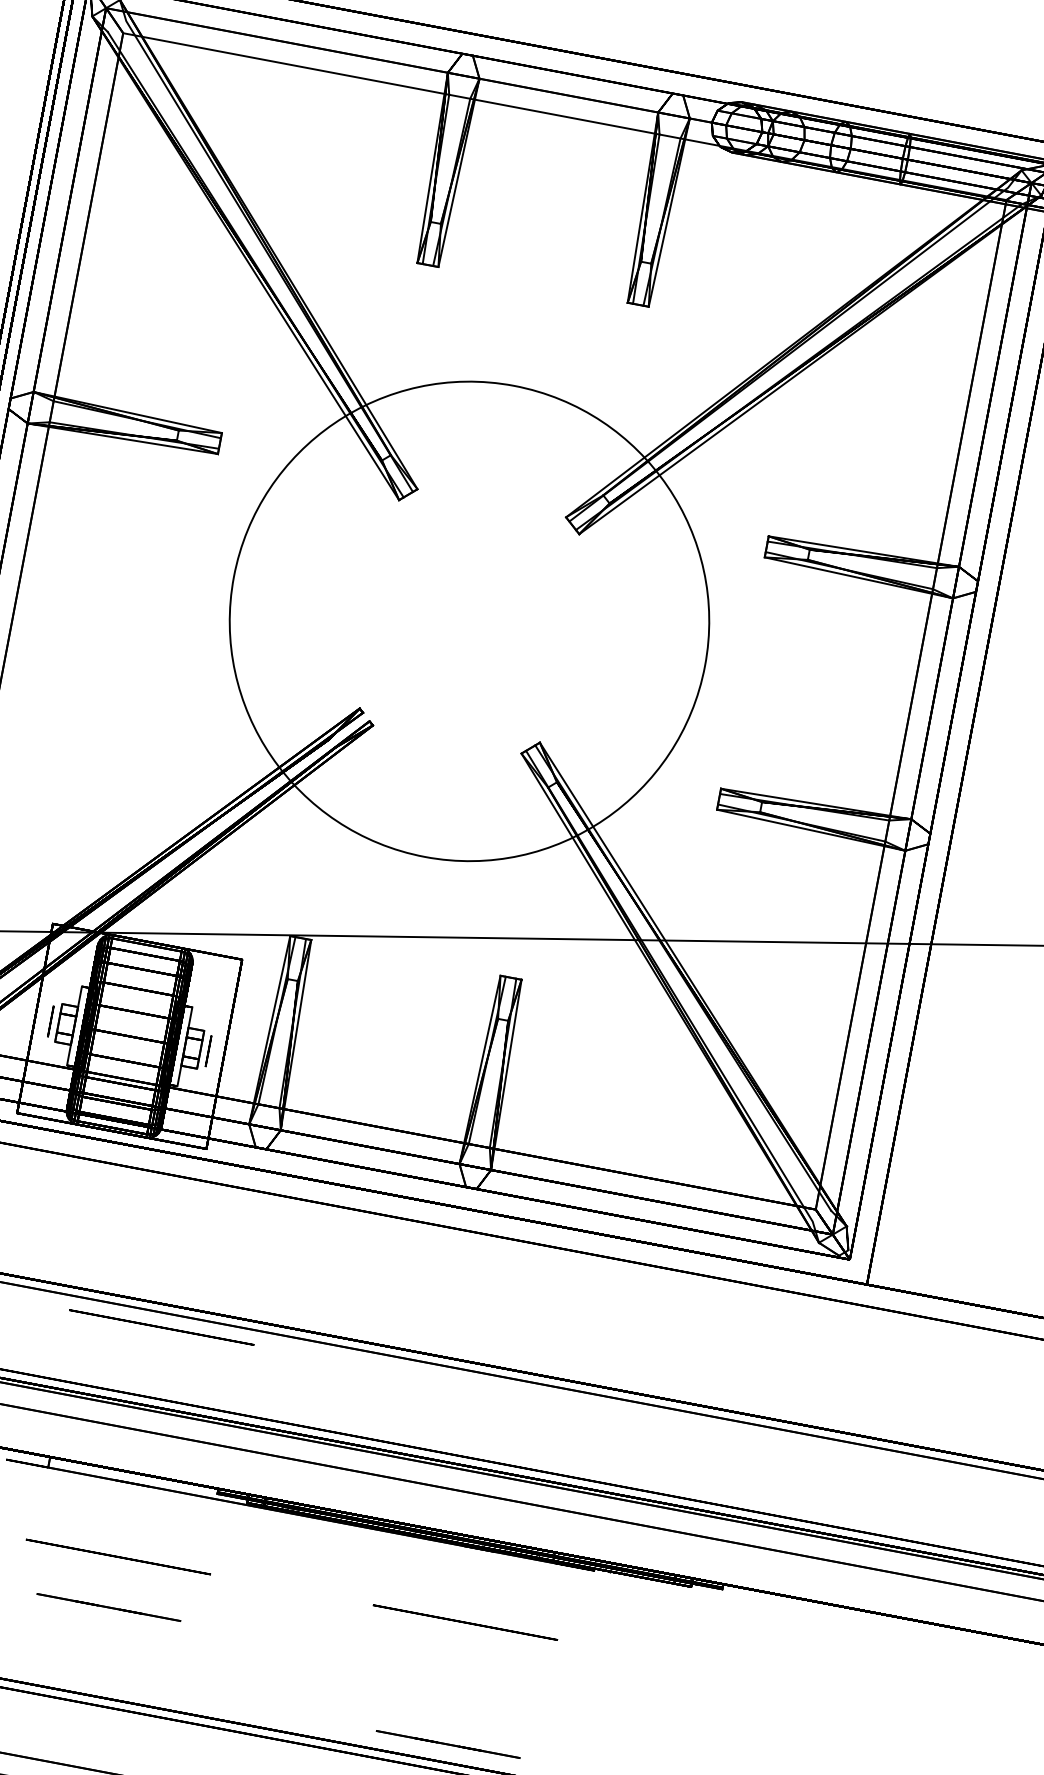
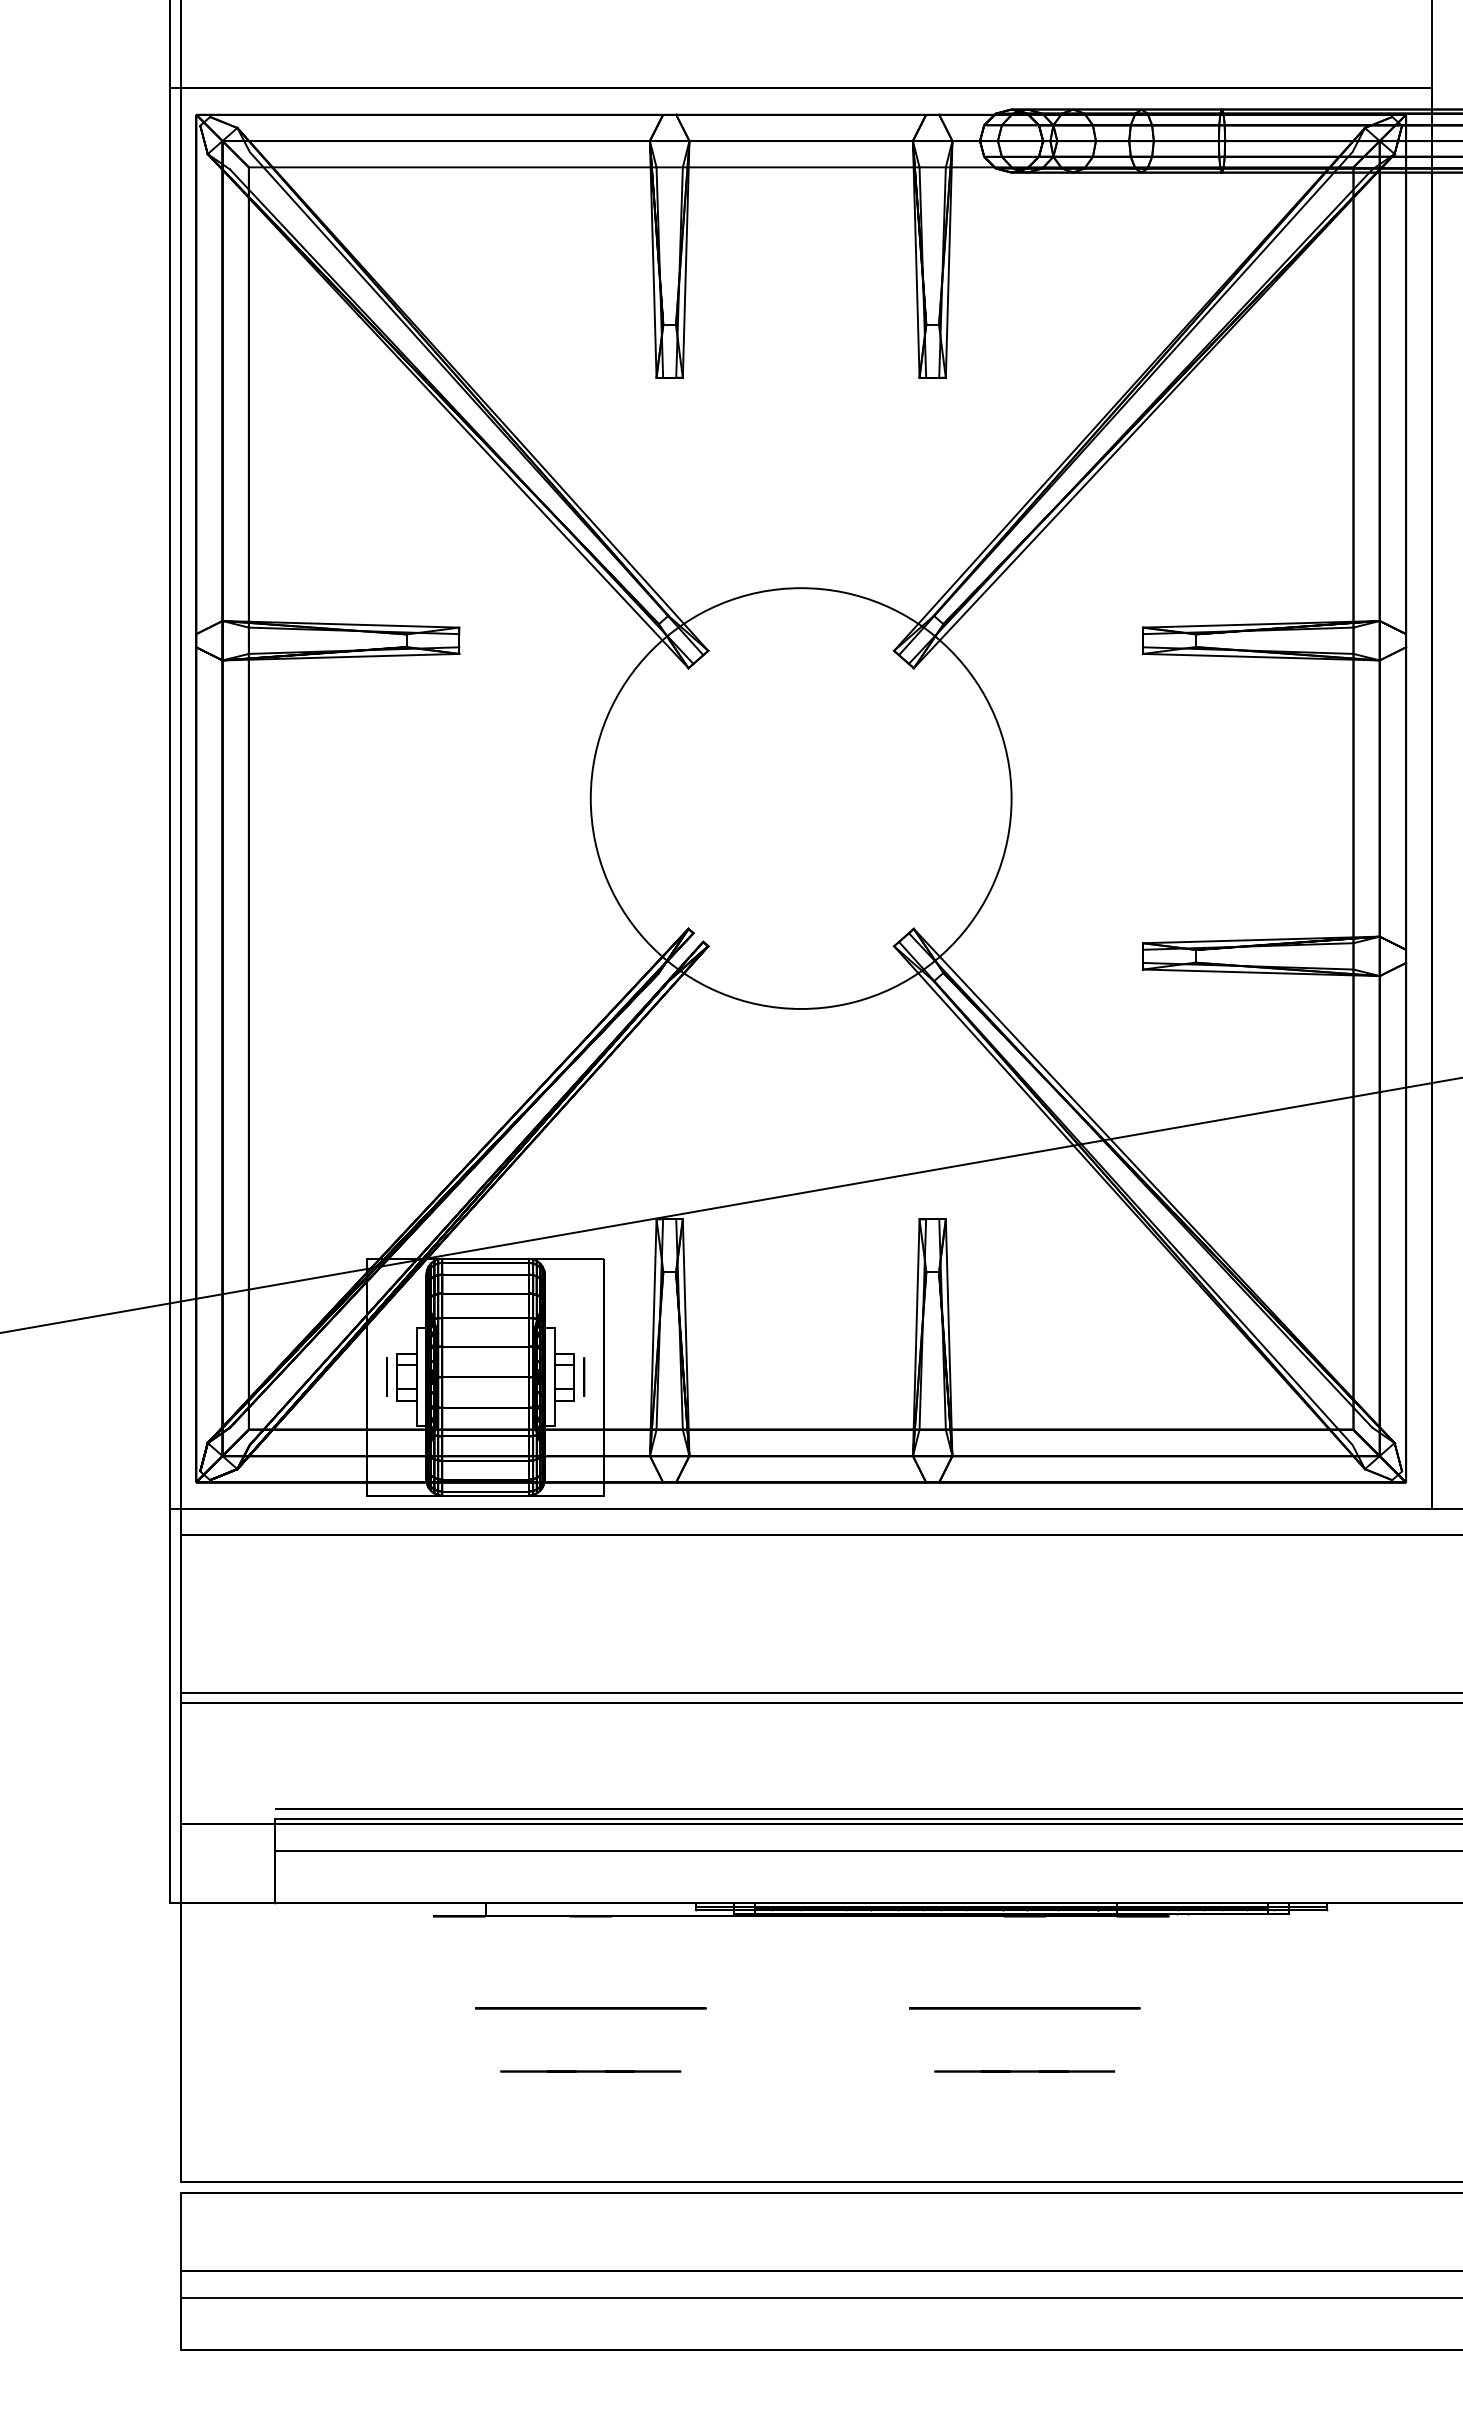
circle: (468, 621) -> (800, 798), size x0.71
circle: (161, 1327) -> (590, 1721), removed
line: (448, 1744) -> (1024, 2071), moved

